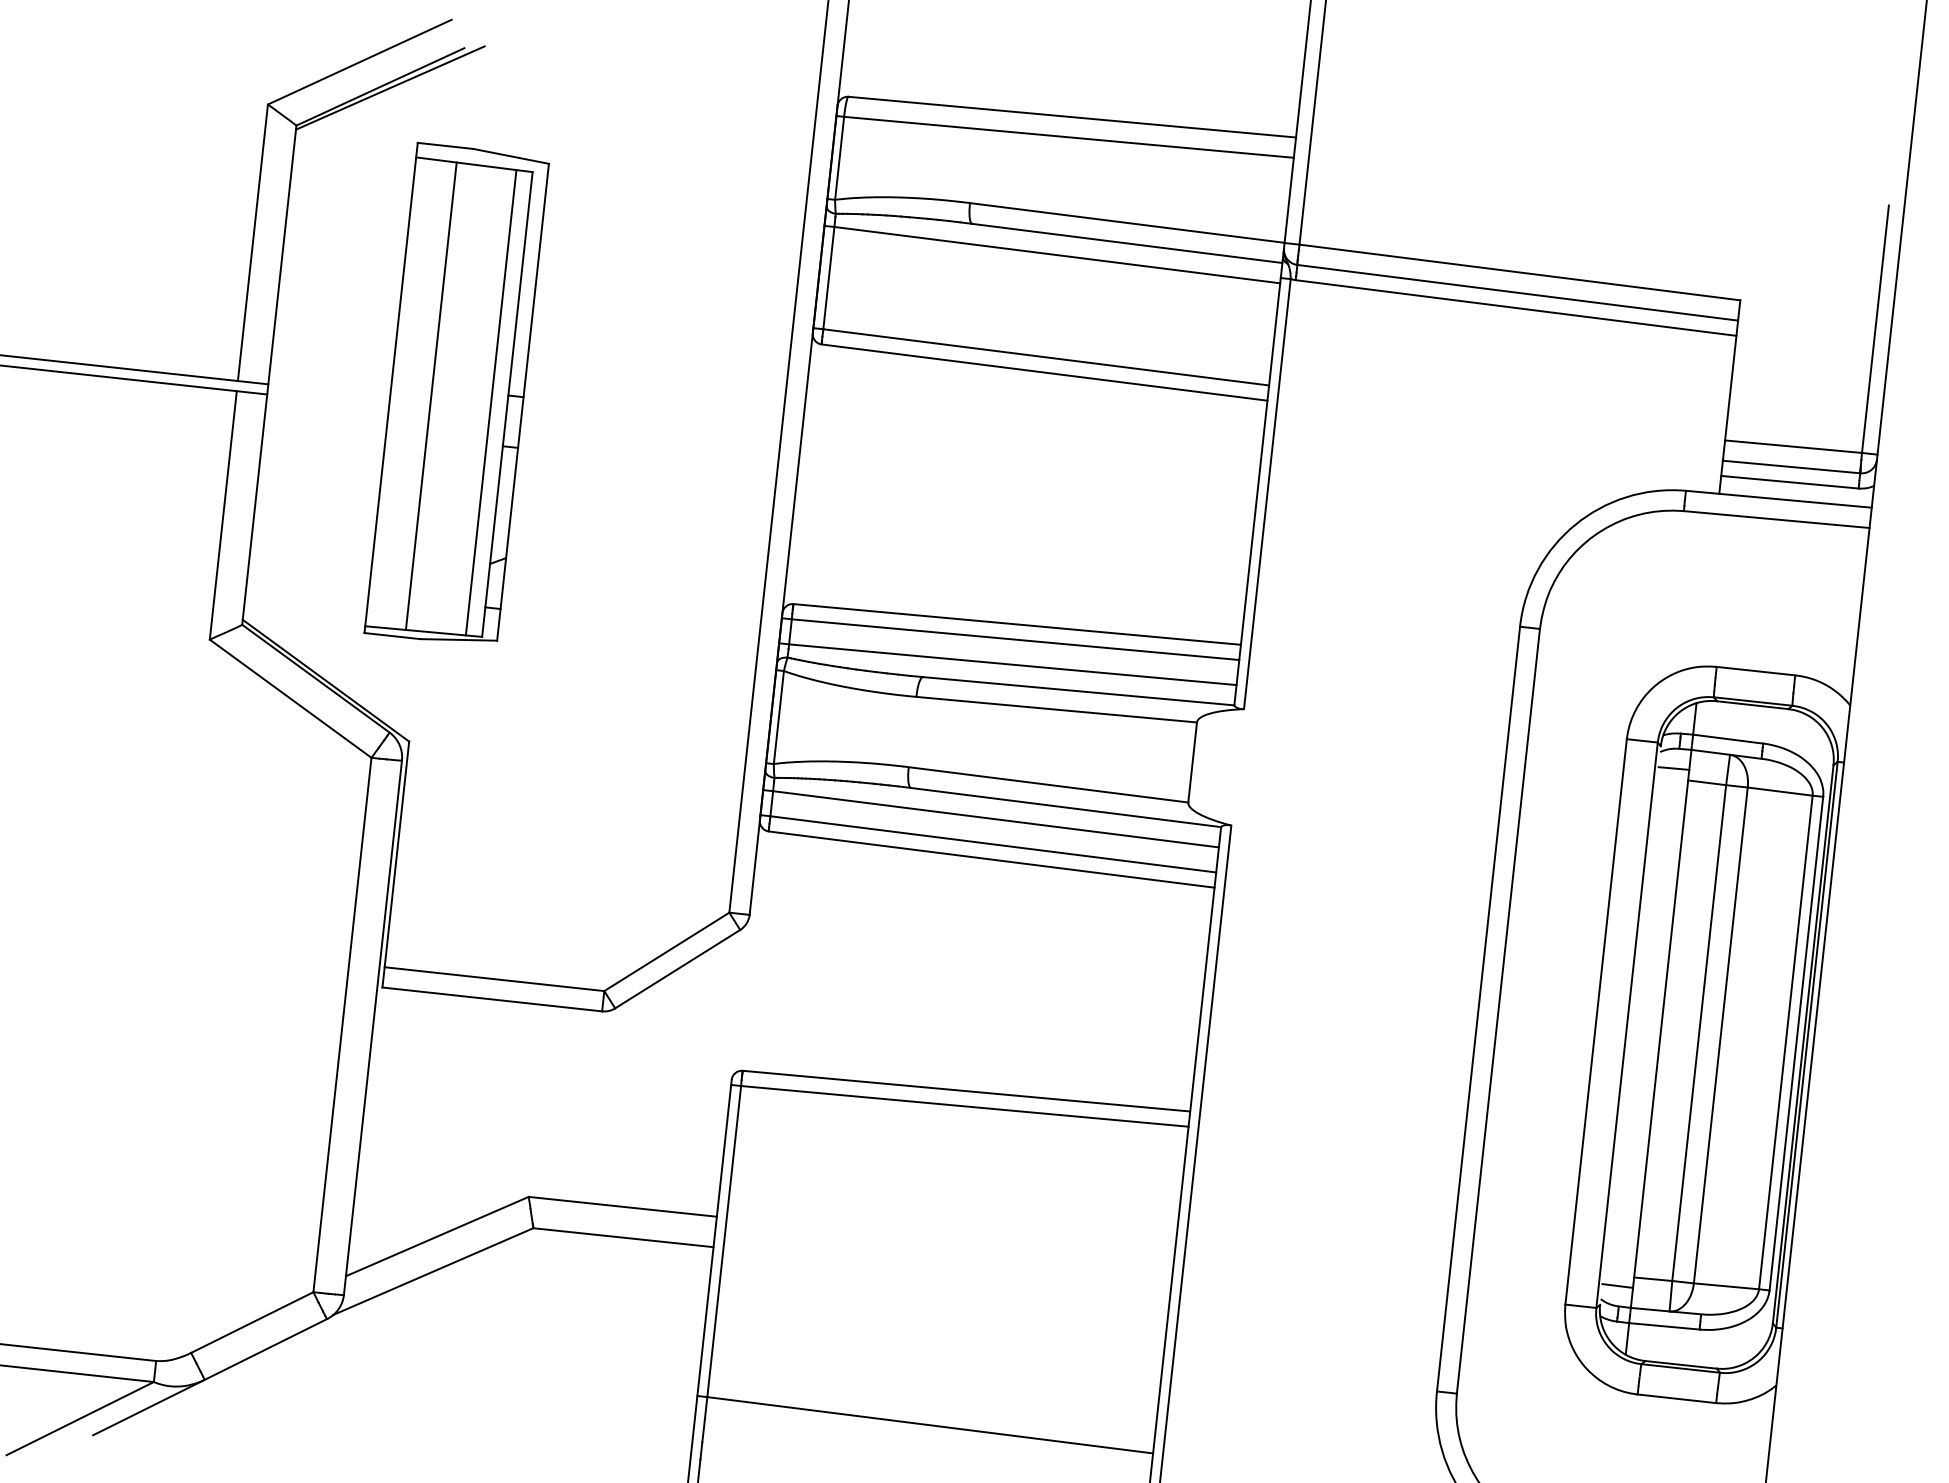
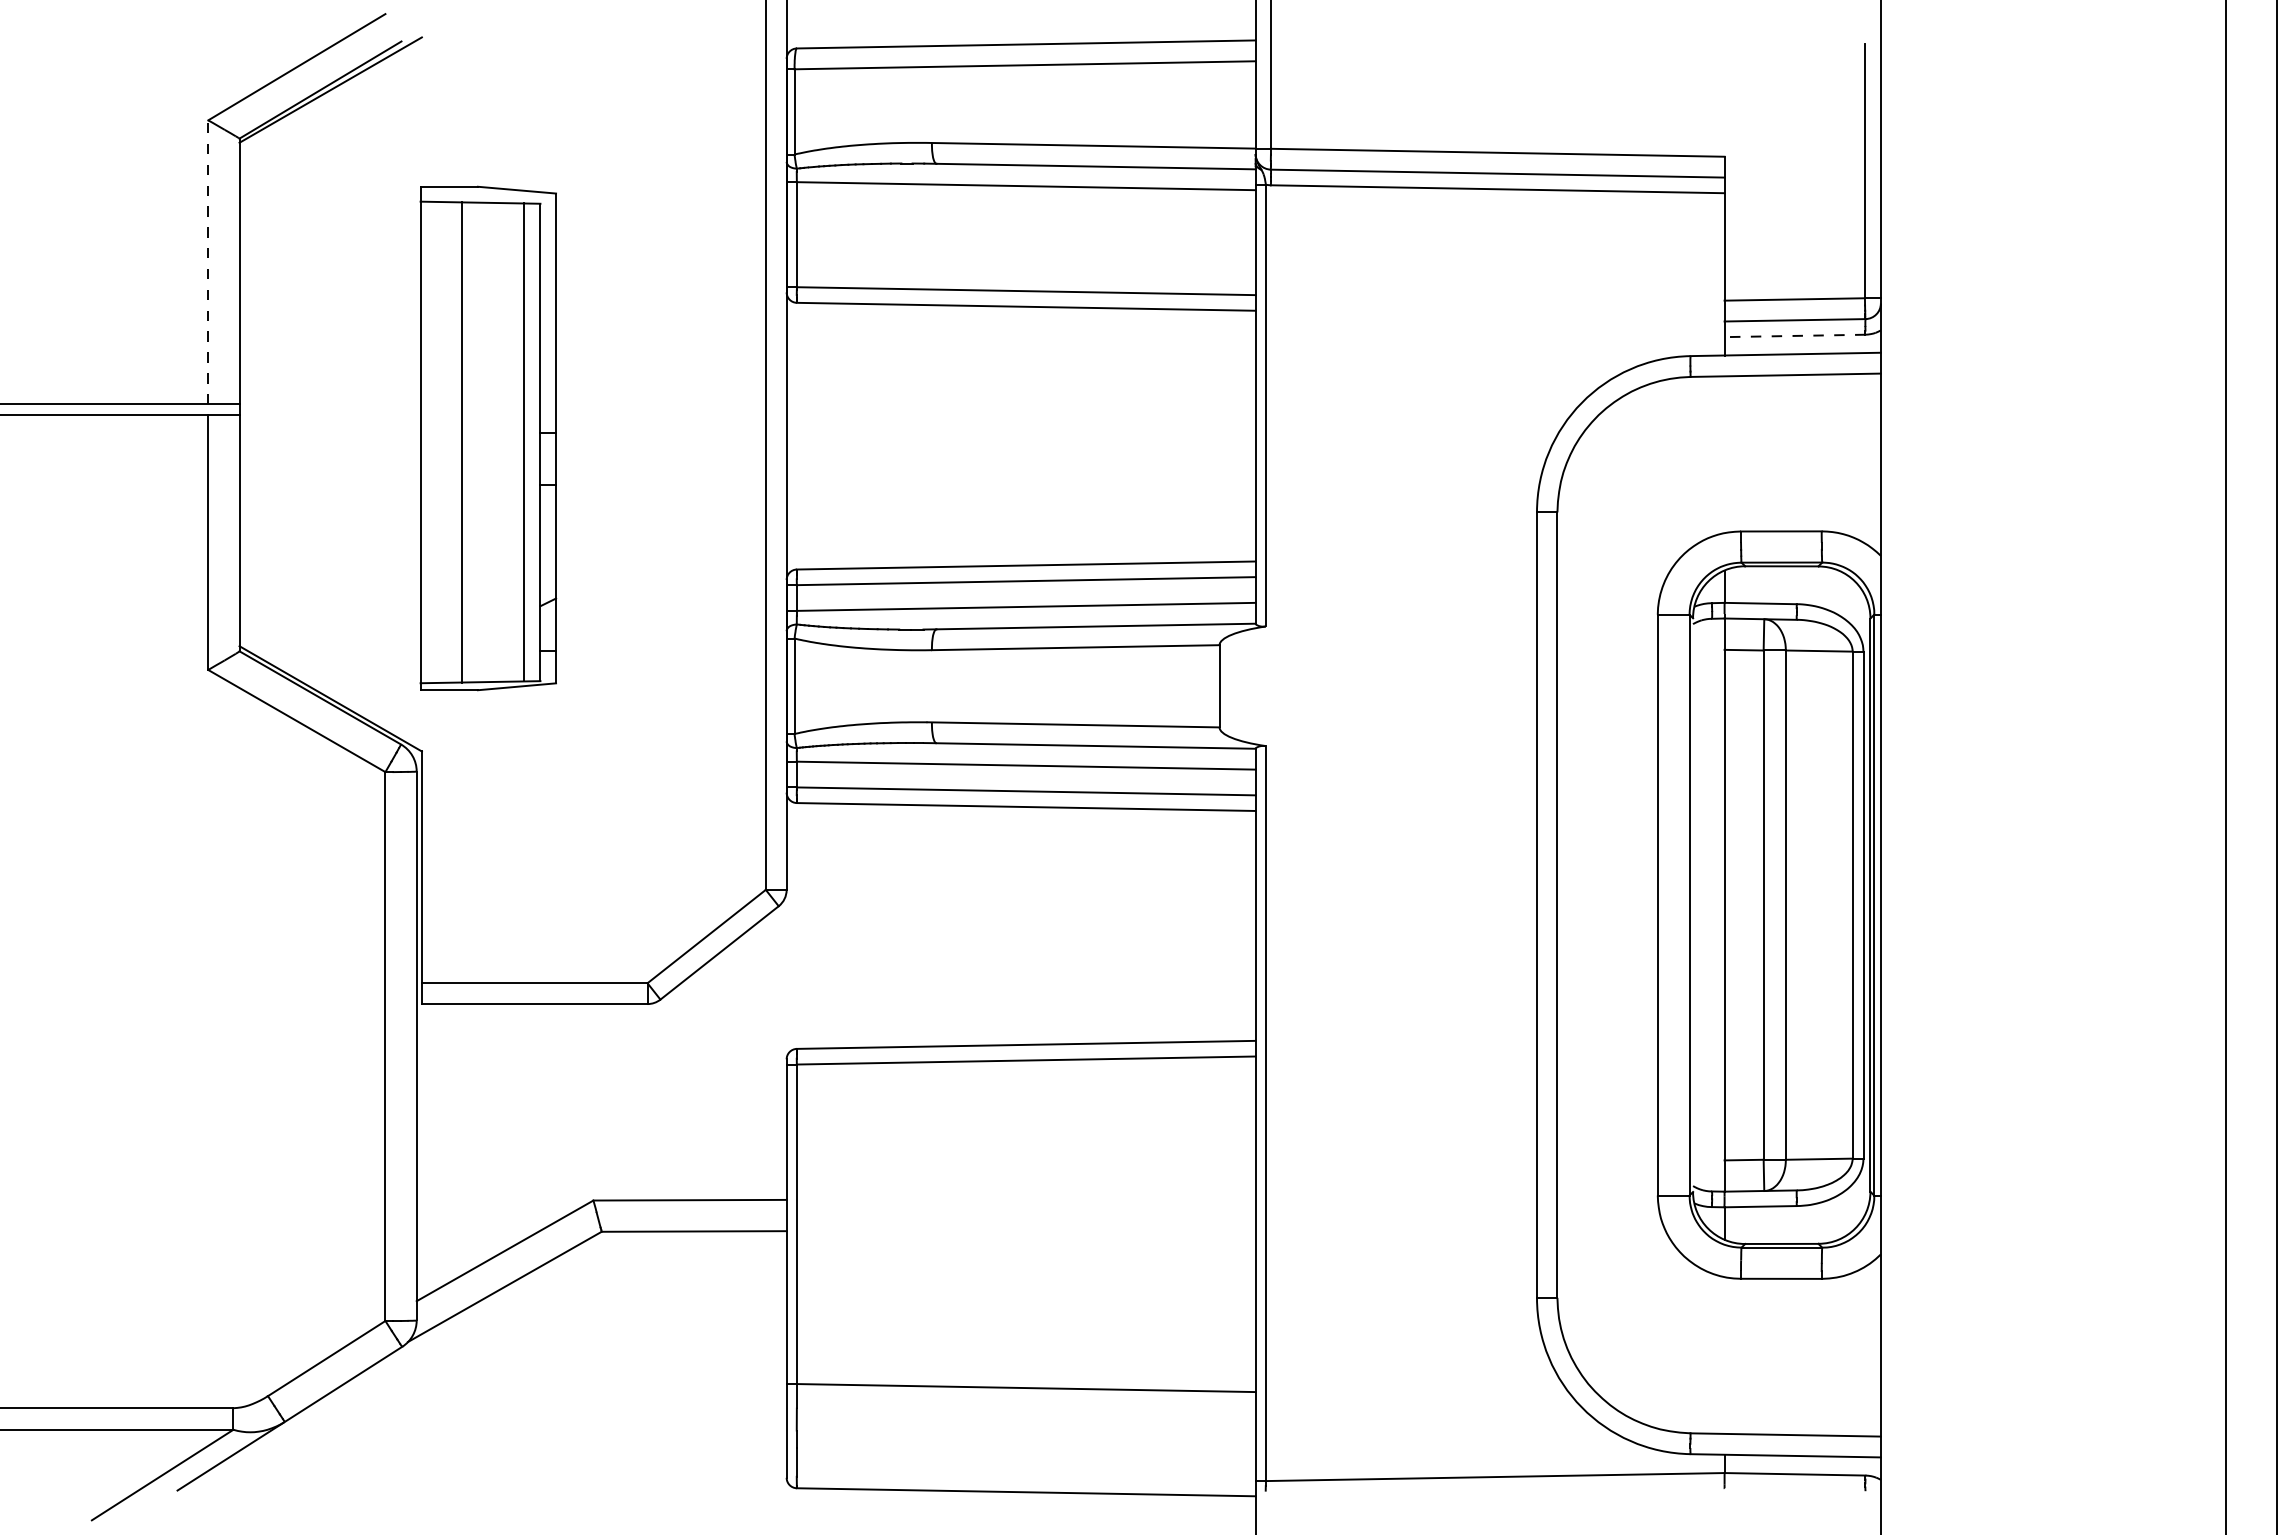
line: (253, 242) -> (208, 262), solid -> dashed
part: (457, 395) -> (488, 438), moved
line: (1789, 481) -> (1794, 335), solid -> dashed
line: (1673, 768) -> (1708, 639), removed
line: (1617, 1285) -> (1708, 1170), removed

